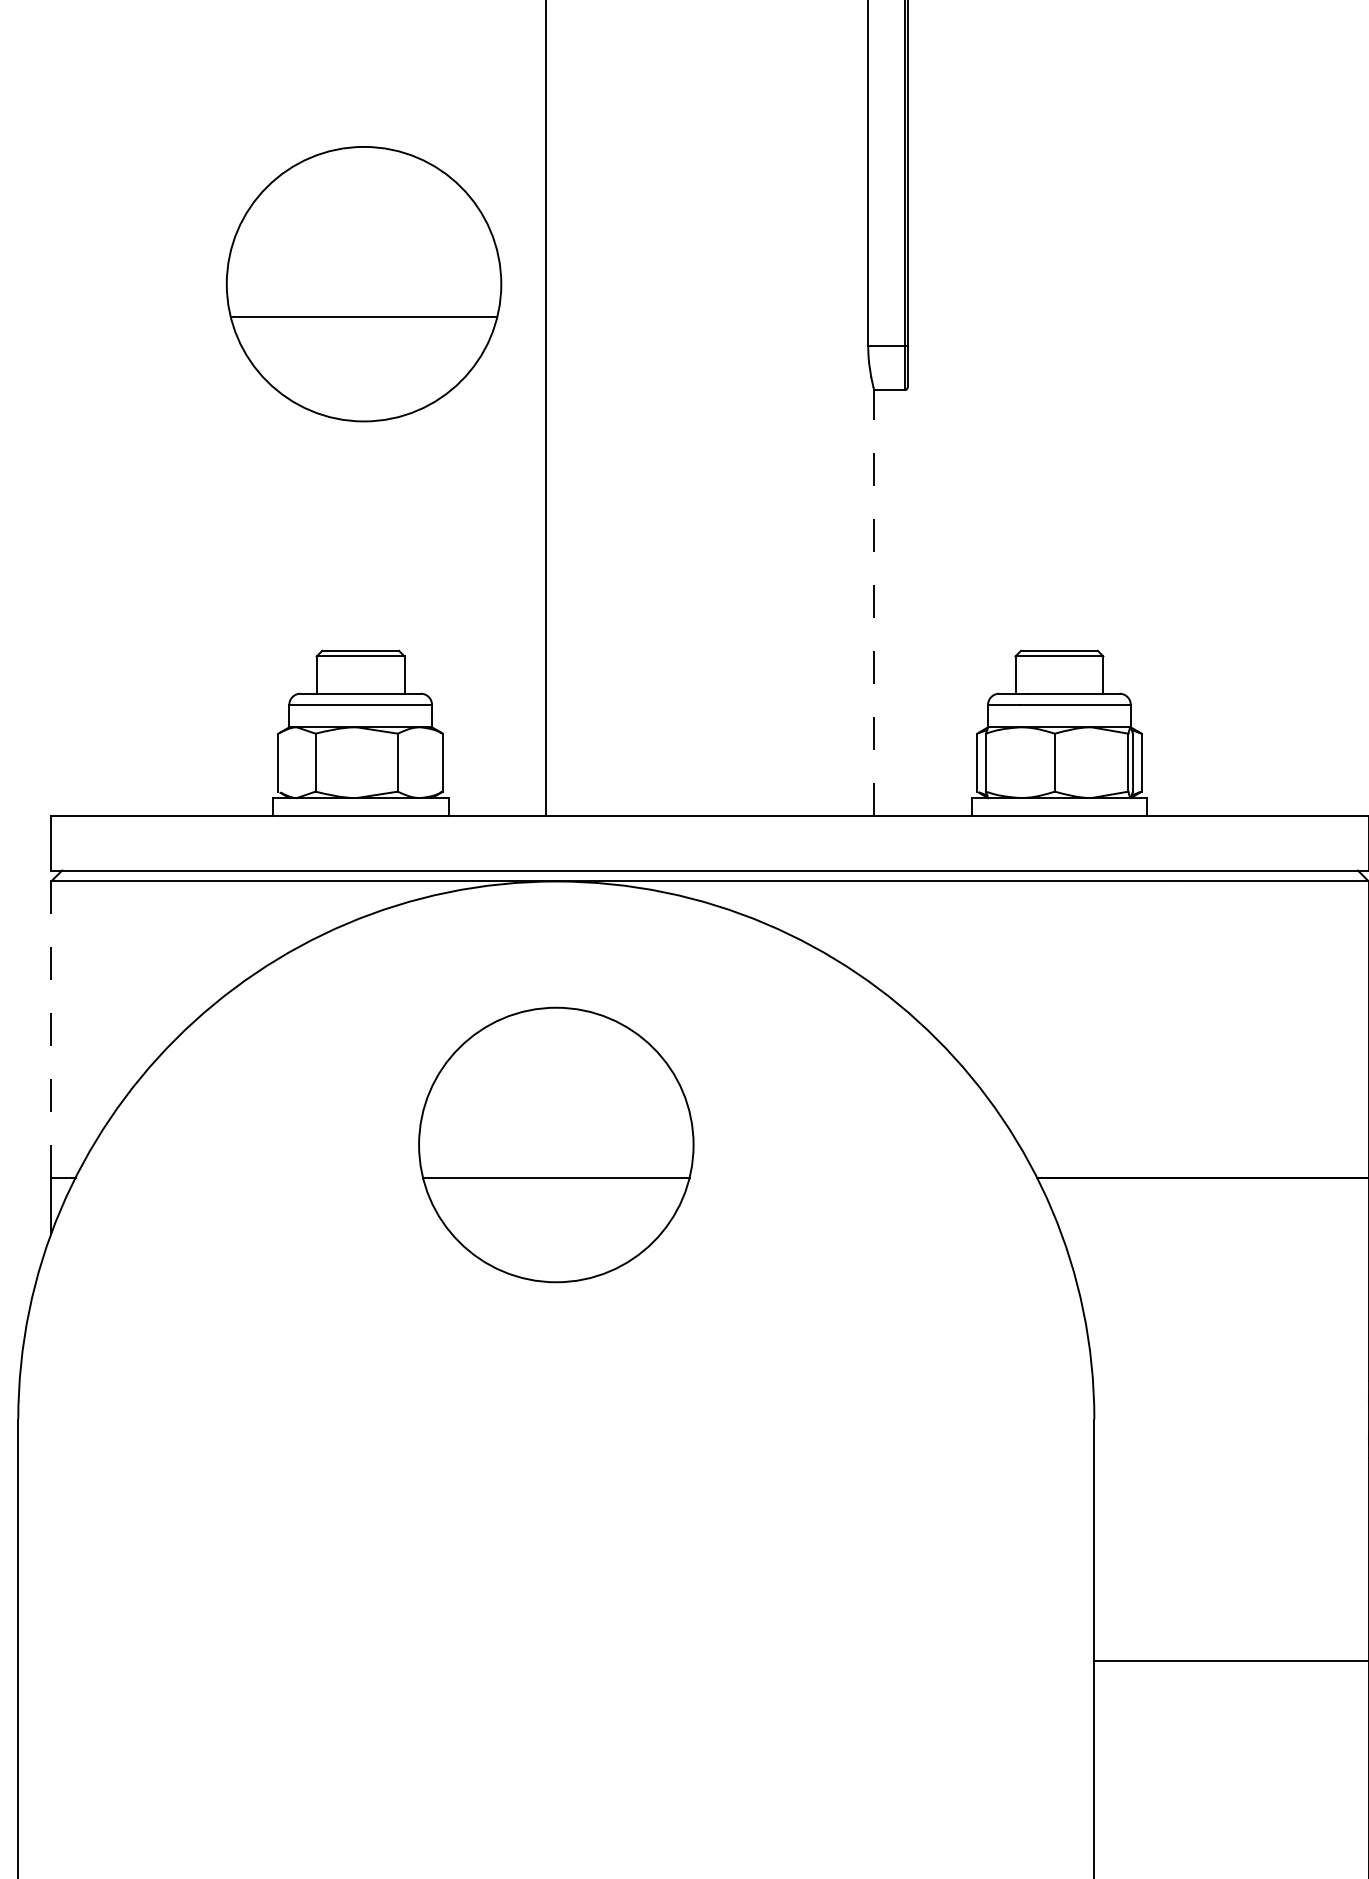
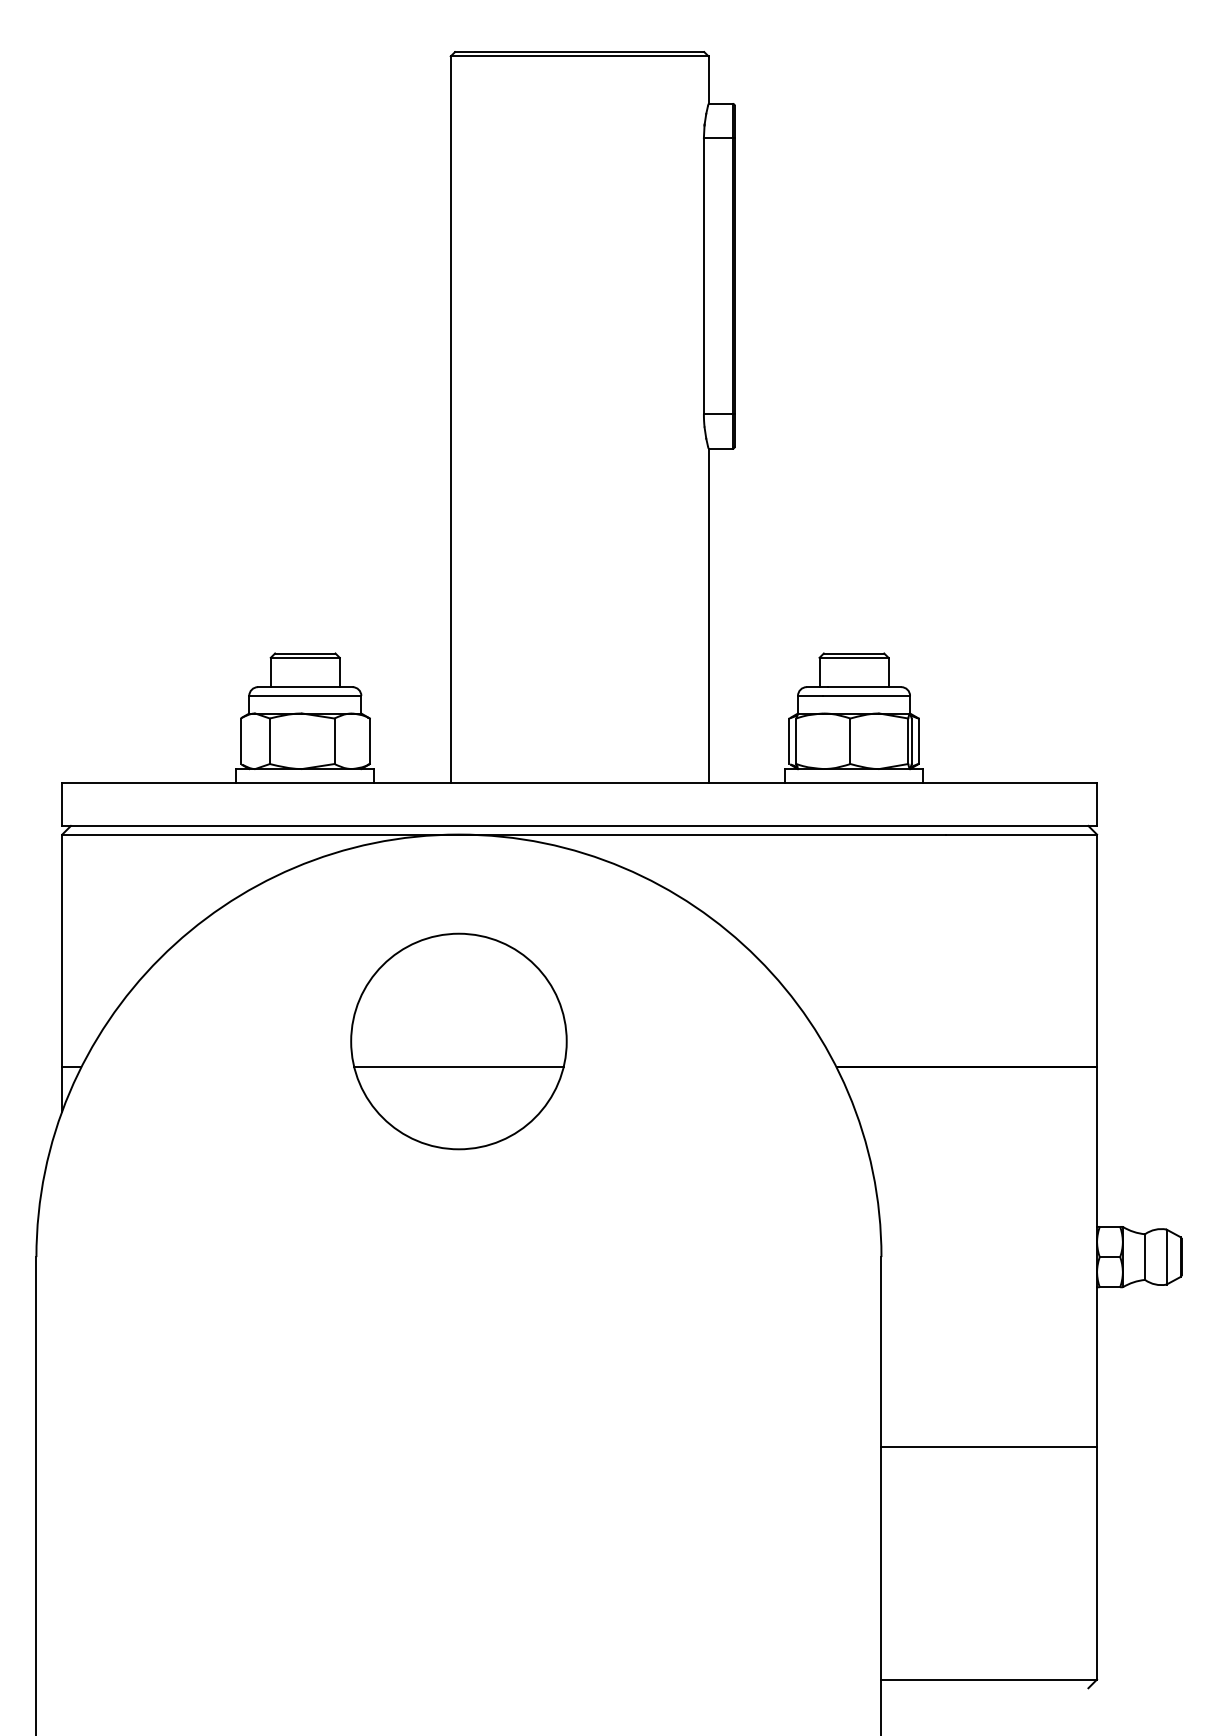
part: (363, 284) -> (307, 365), removed
line: (874, 602) -> (708, 615), dashed -> solid
line: (51, 1030) -> (62, 951), dashed -> solid

